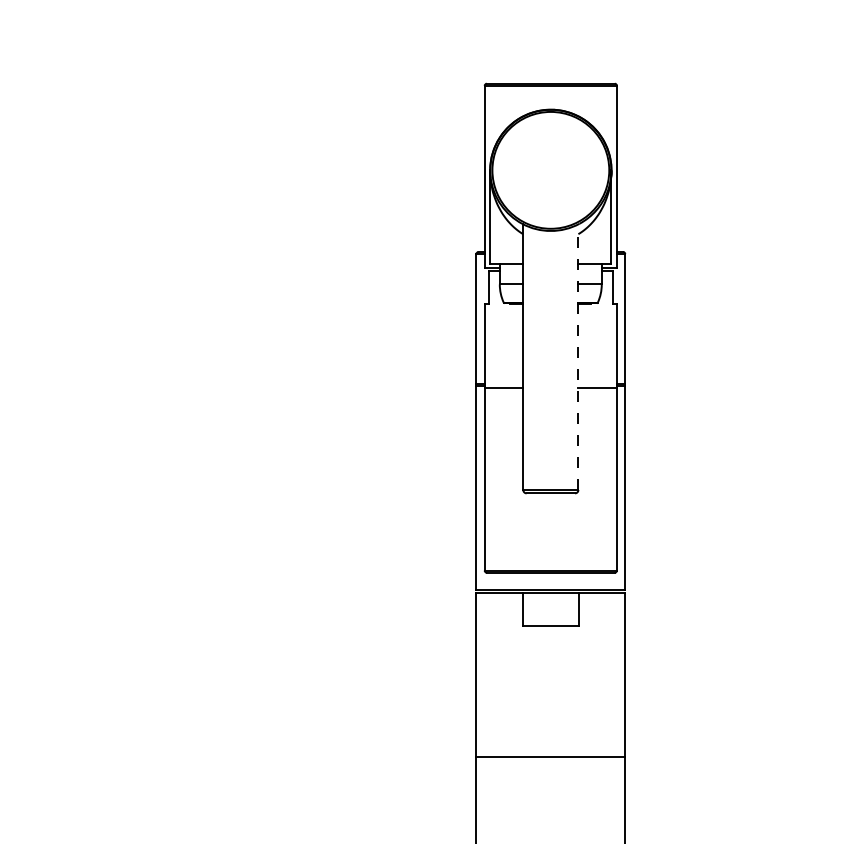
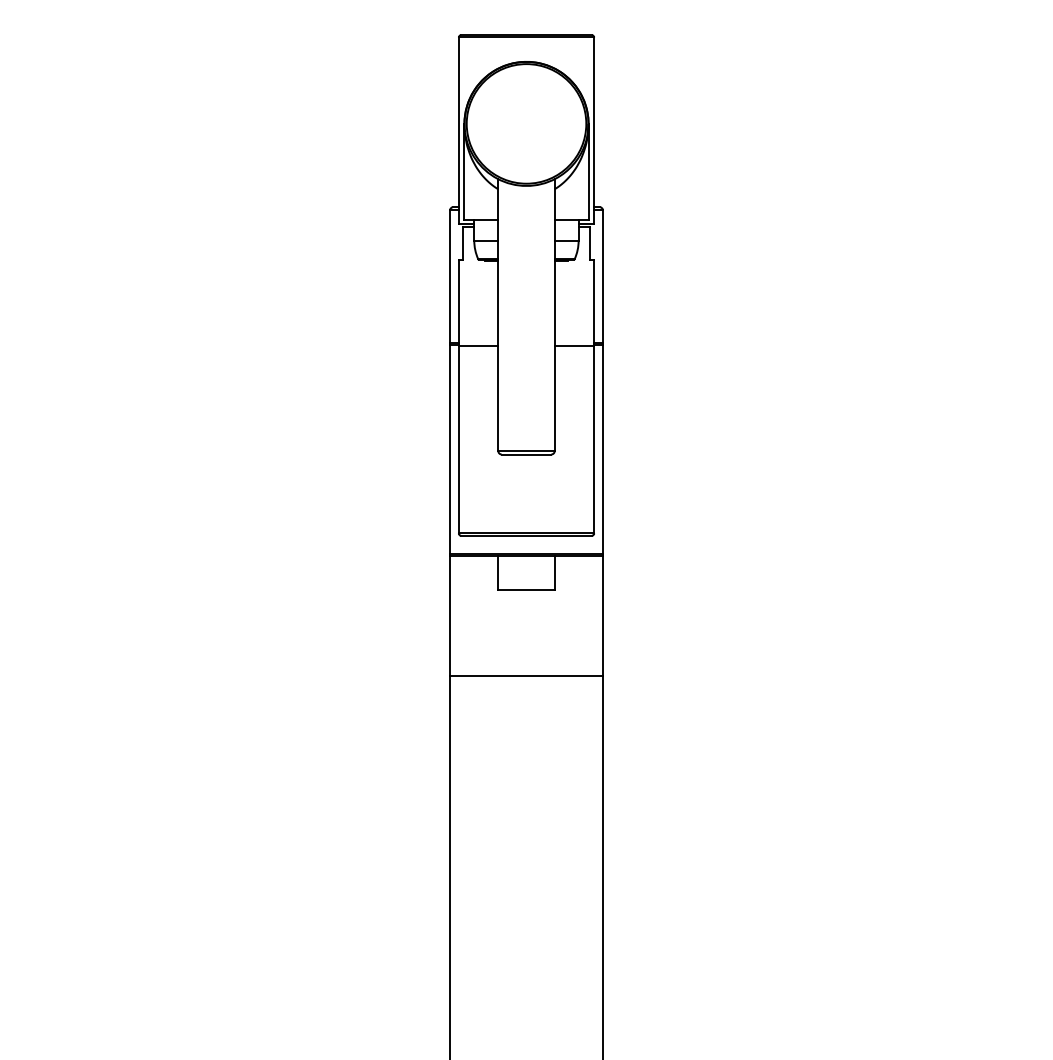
line: (578, 356) -> (554, 314), dashed -> solid
line: (550, 757) -> (526, 675), moved

